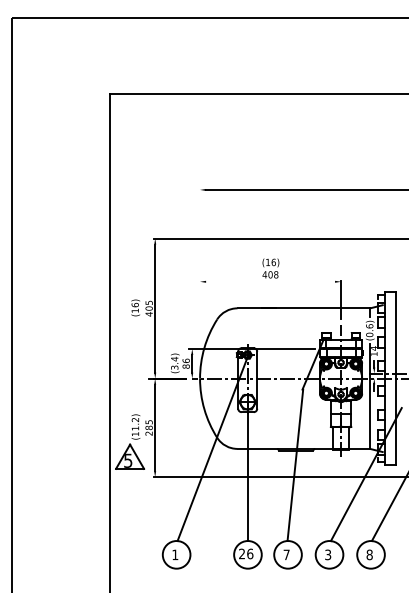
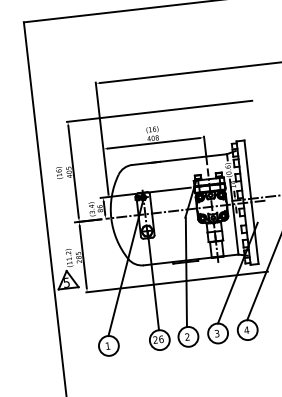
line: (199, 266) -> (101, 138), added
line: (270, 281) -> (153, 143), added
text: (286, 554) -> (187, 336), 7 -> 2
text: (369, 554) -> (246, 330), 8 -> 4

